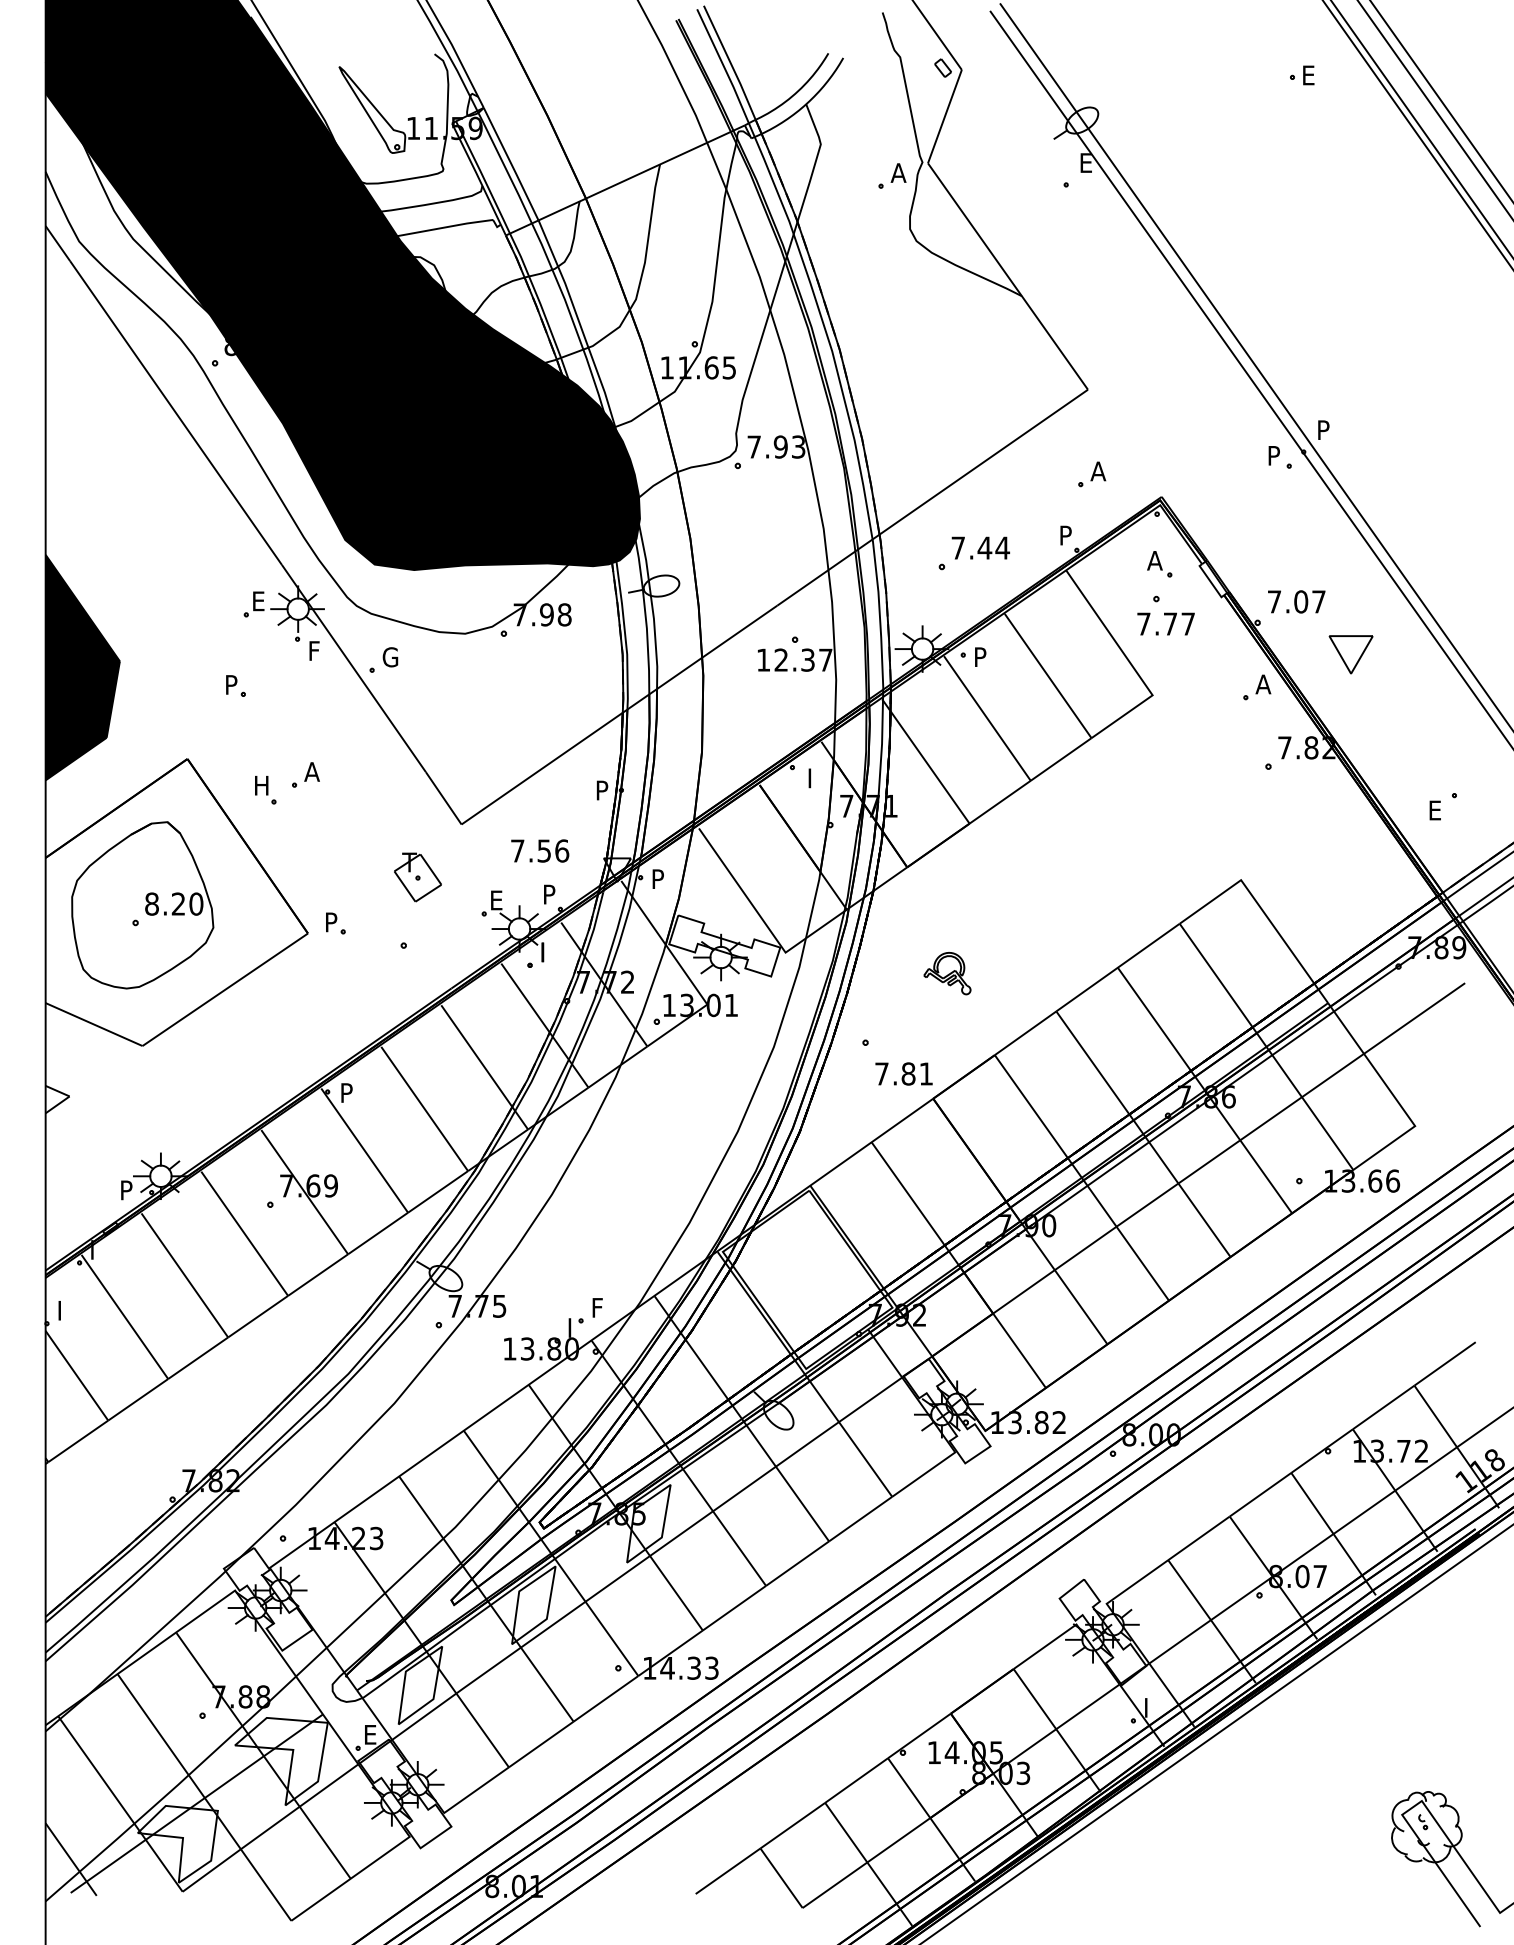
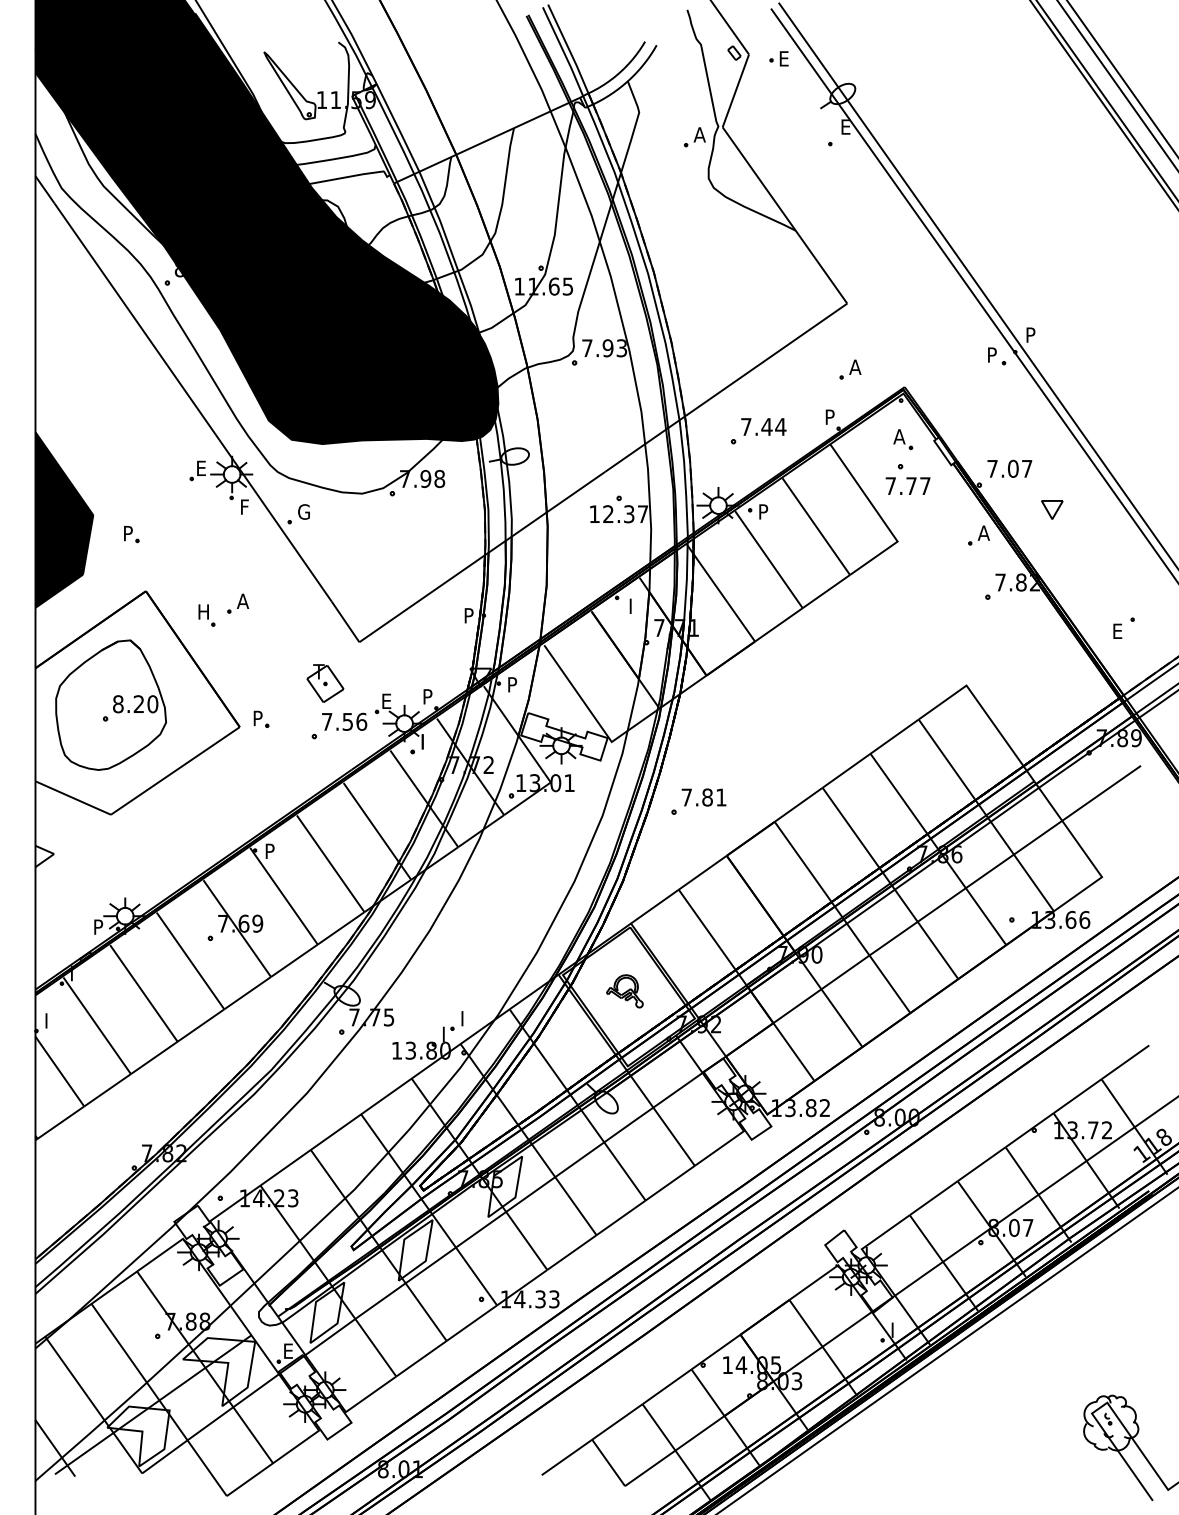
part: (1301, 74) -> (778, 58), moved
part: (1351, 654) -> (1052, 509), size x0.62
part: (235, 686) -> (131, 534), moved
text: (540, 850) -> (344, 721), moved
part: (947, 973) -> (624, 991), moved
text: (903, 1073) -> (703, 797), moved
text: (599, 1302) -> (466, 1014), F -> I

